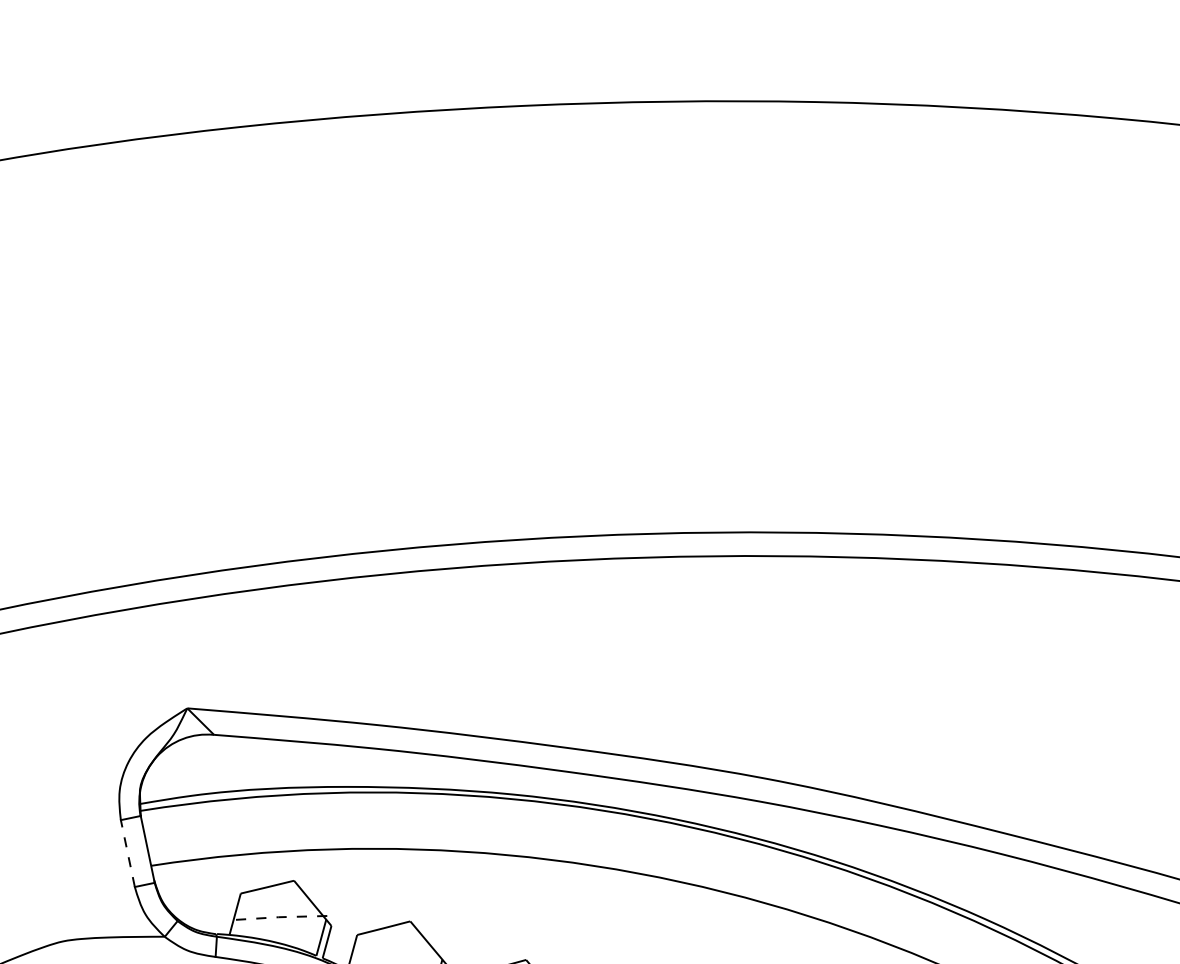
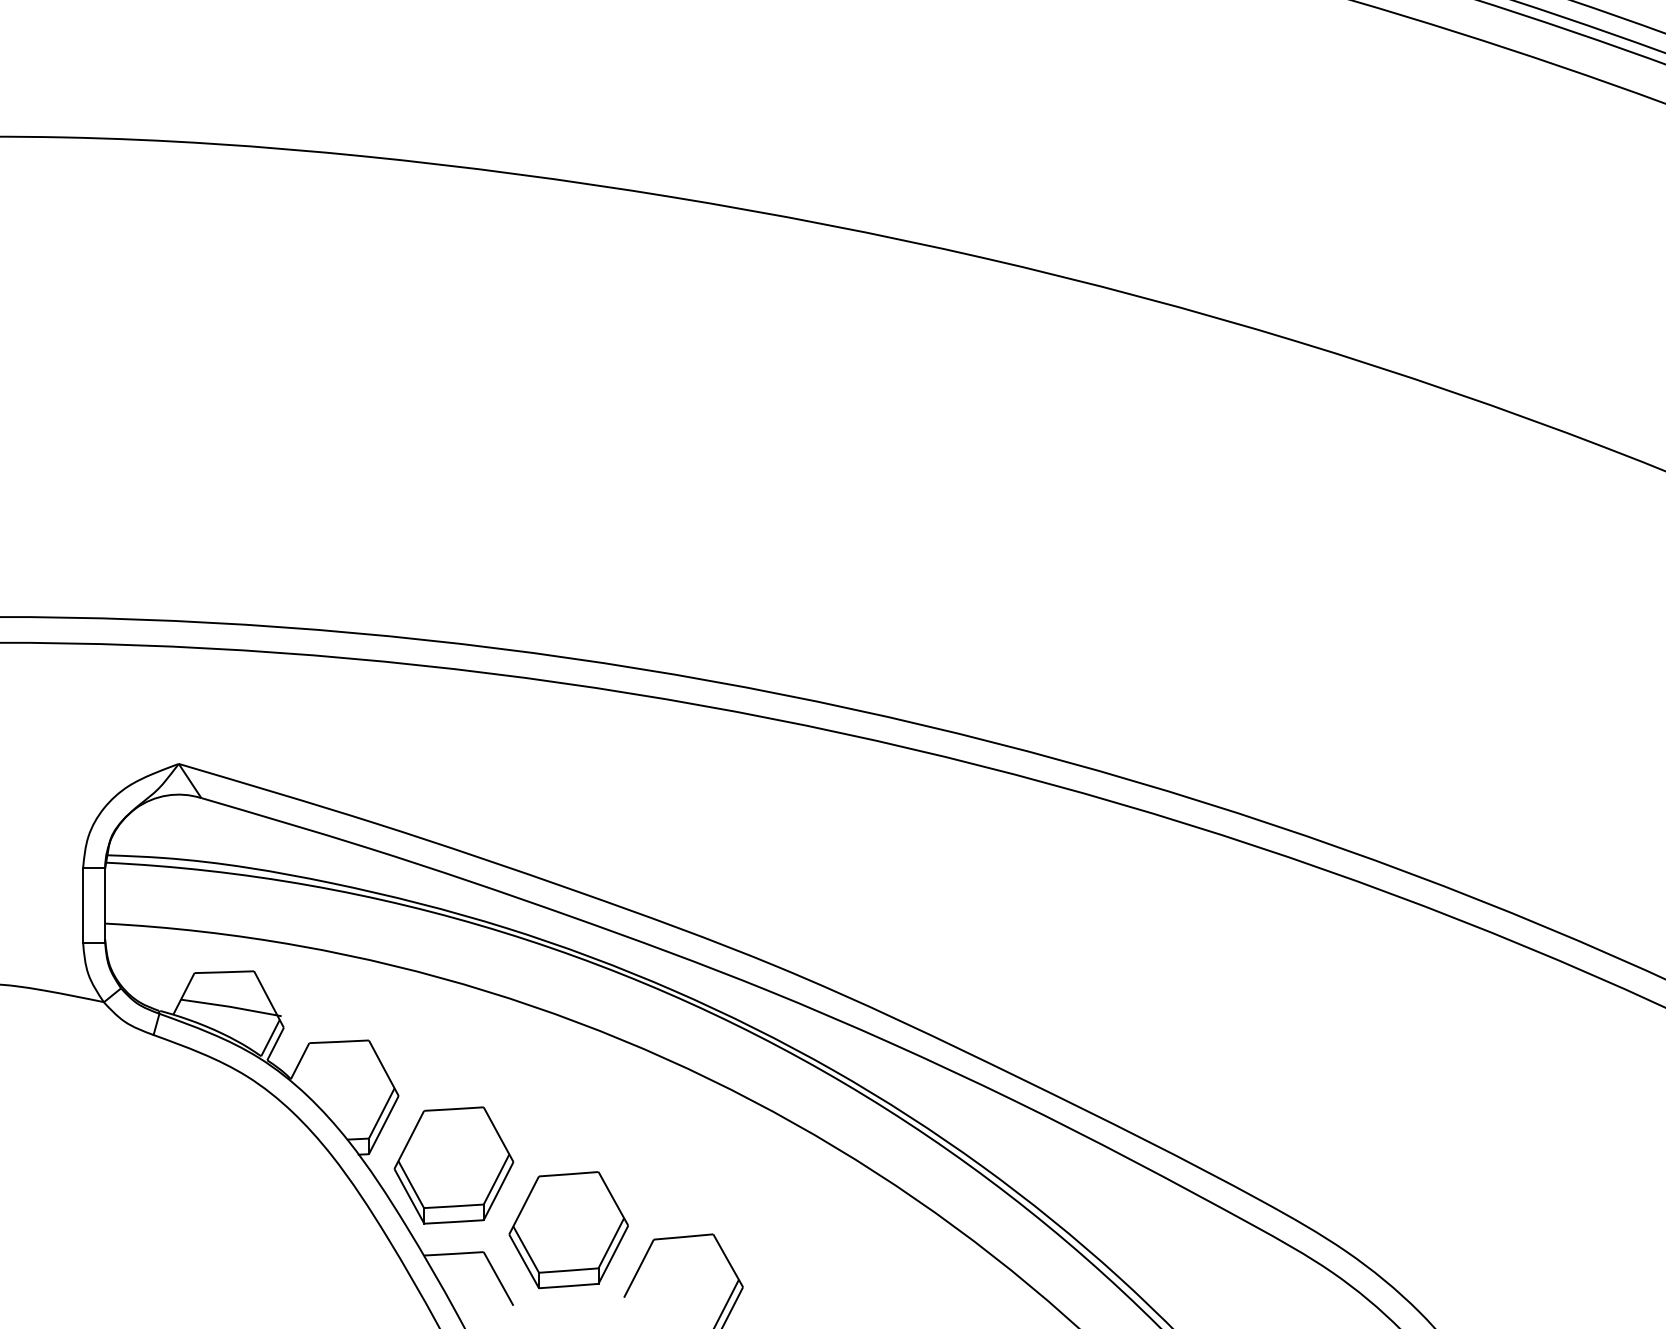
line: (128, 852) -> (83, 904), dashed -> solid
line: (279, 916) -> (230, 1006), dashed -> solid

